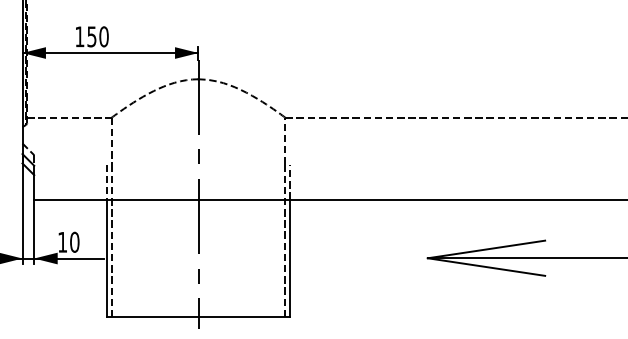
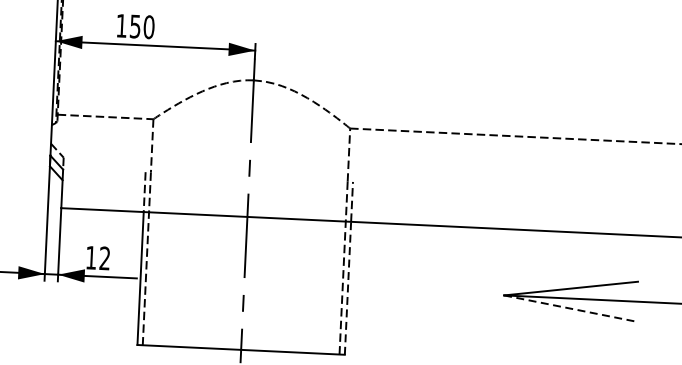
text: (74, 241) -> (104, 257), 10 -> 12
line: (290, 258) -> (348, 288), solid -> dashed
line: (486, 267) -> (570, 309), solid -> dashed

